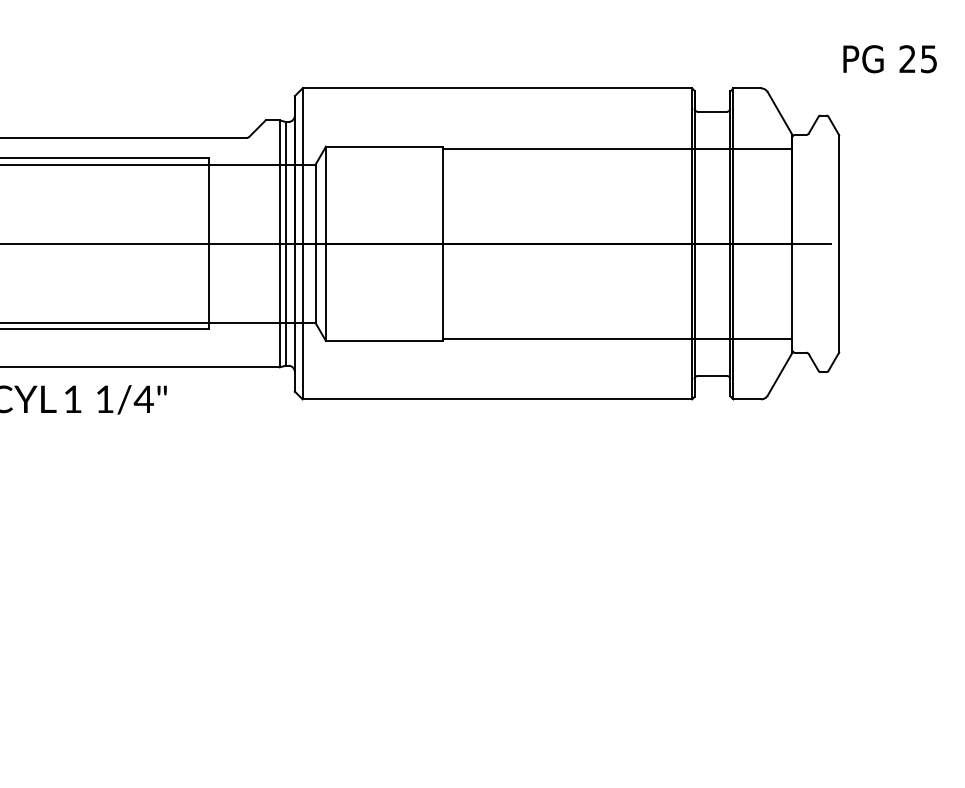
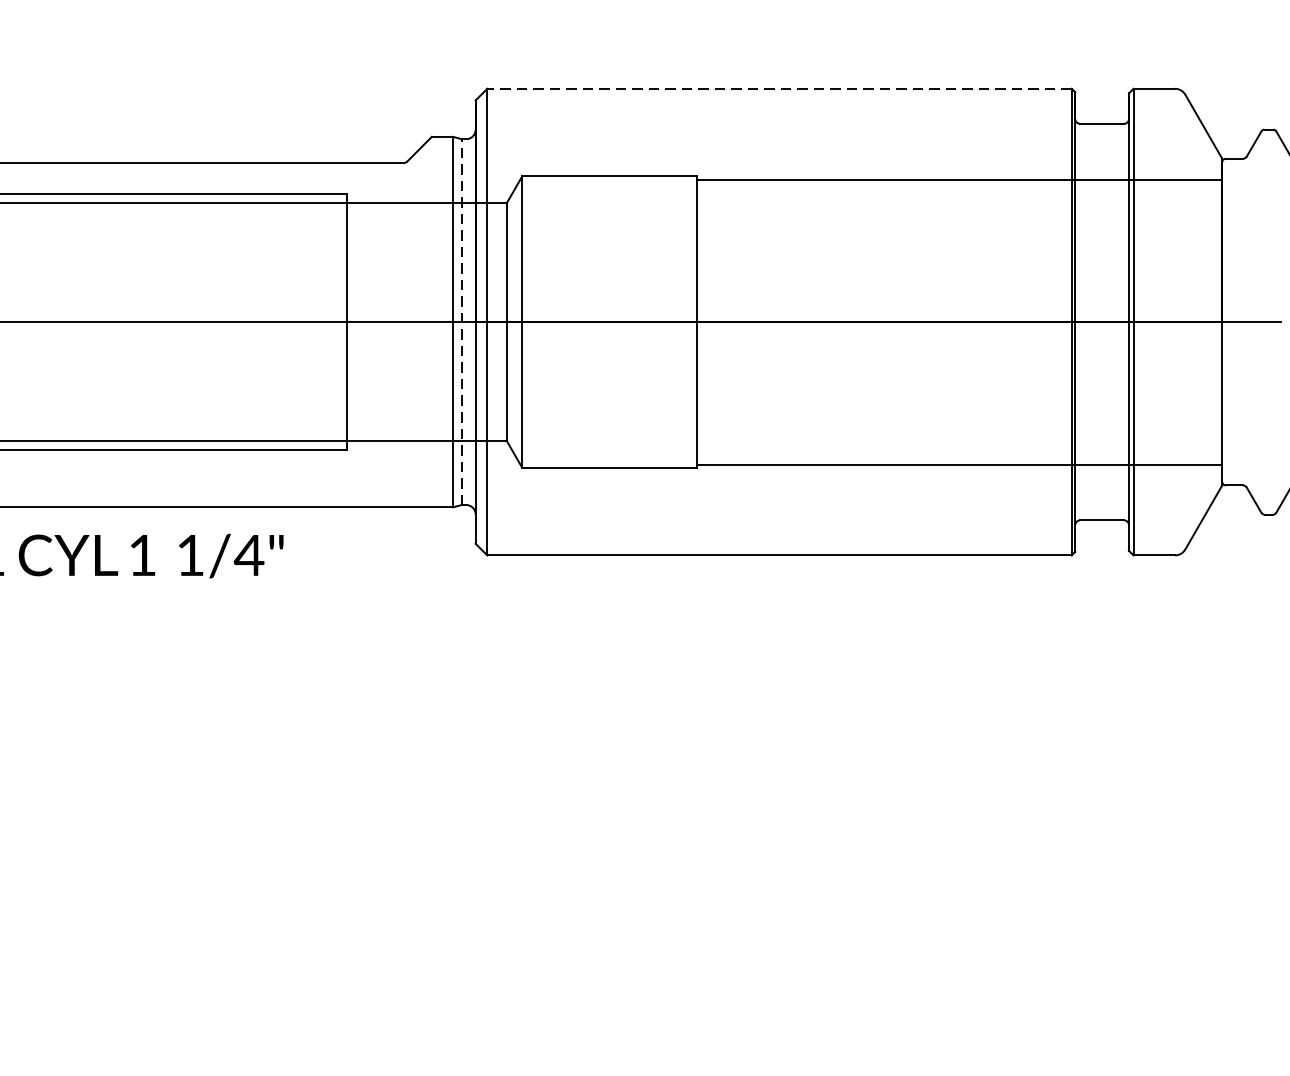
line: (497, 88) -> (779, 88), solid -> dashed
line: (285, 243) -> (461, 321), solid -> dashed

